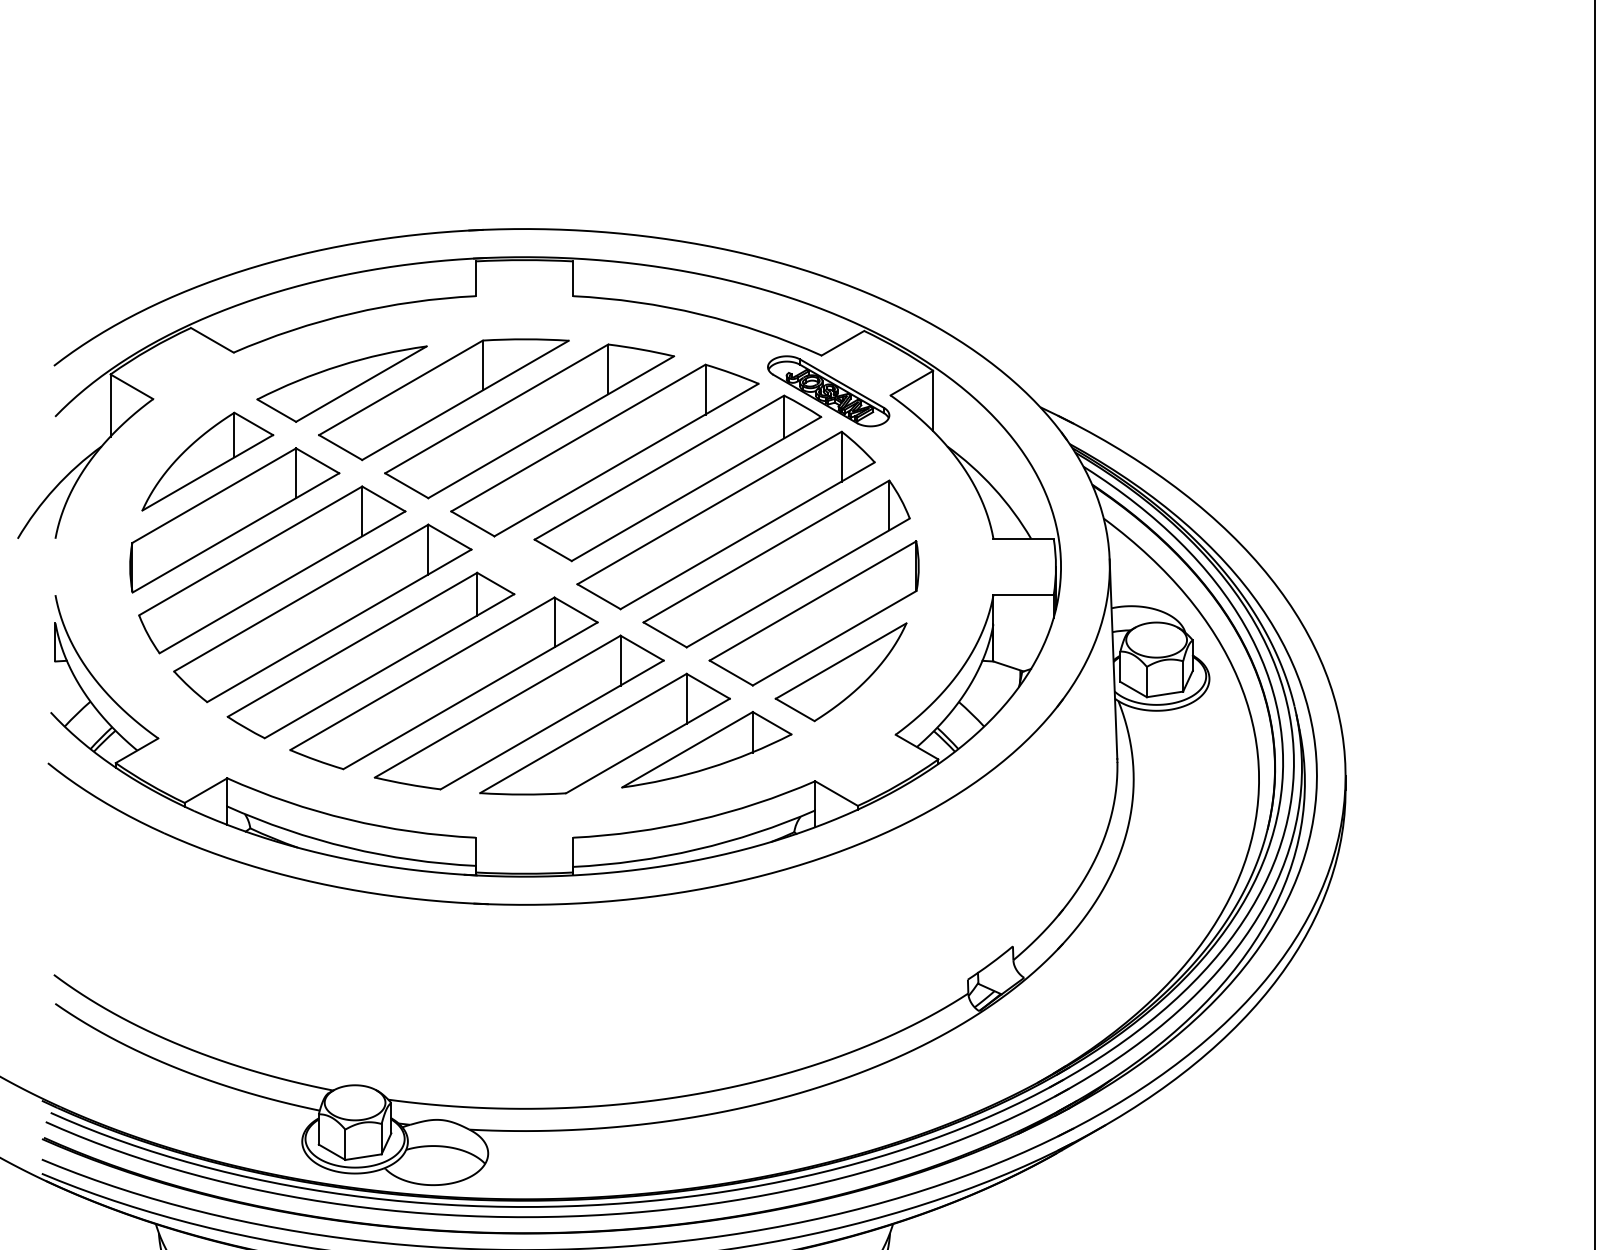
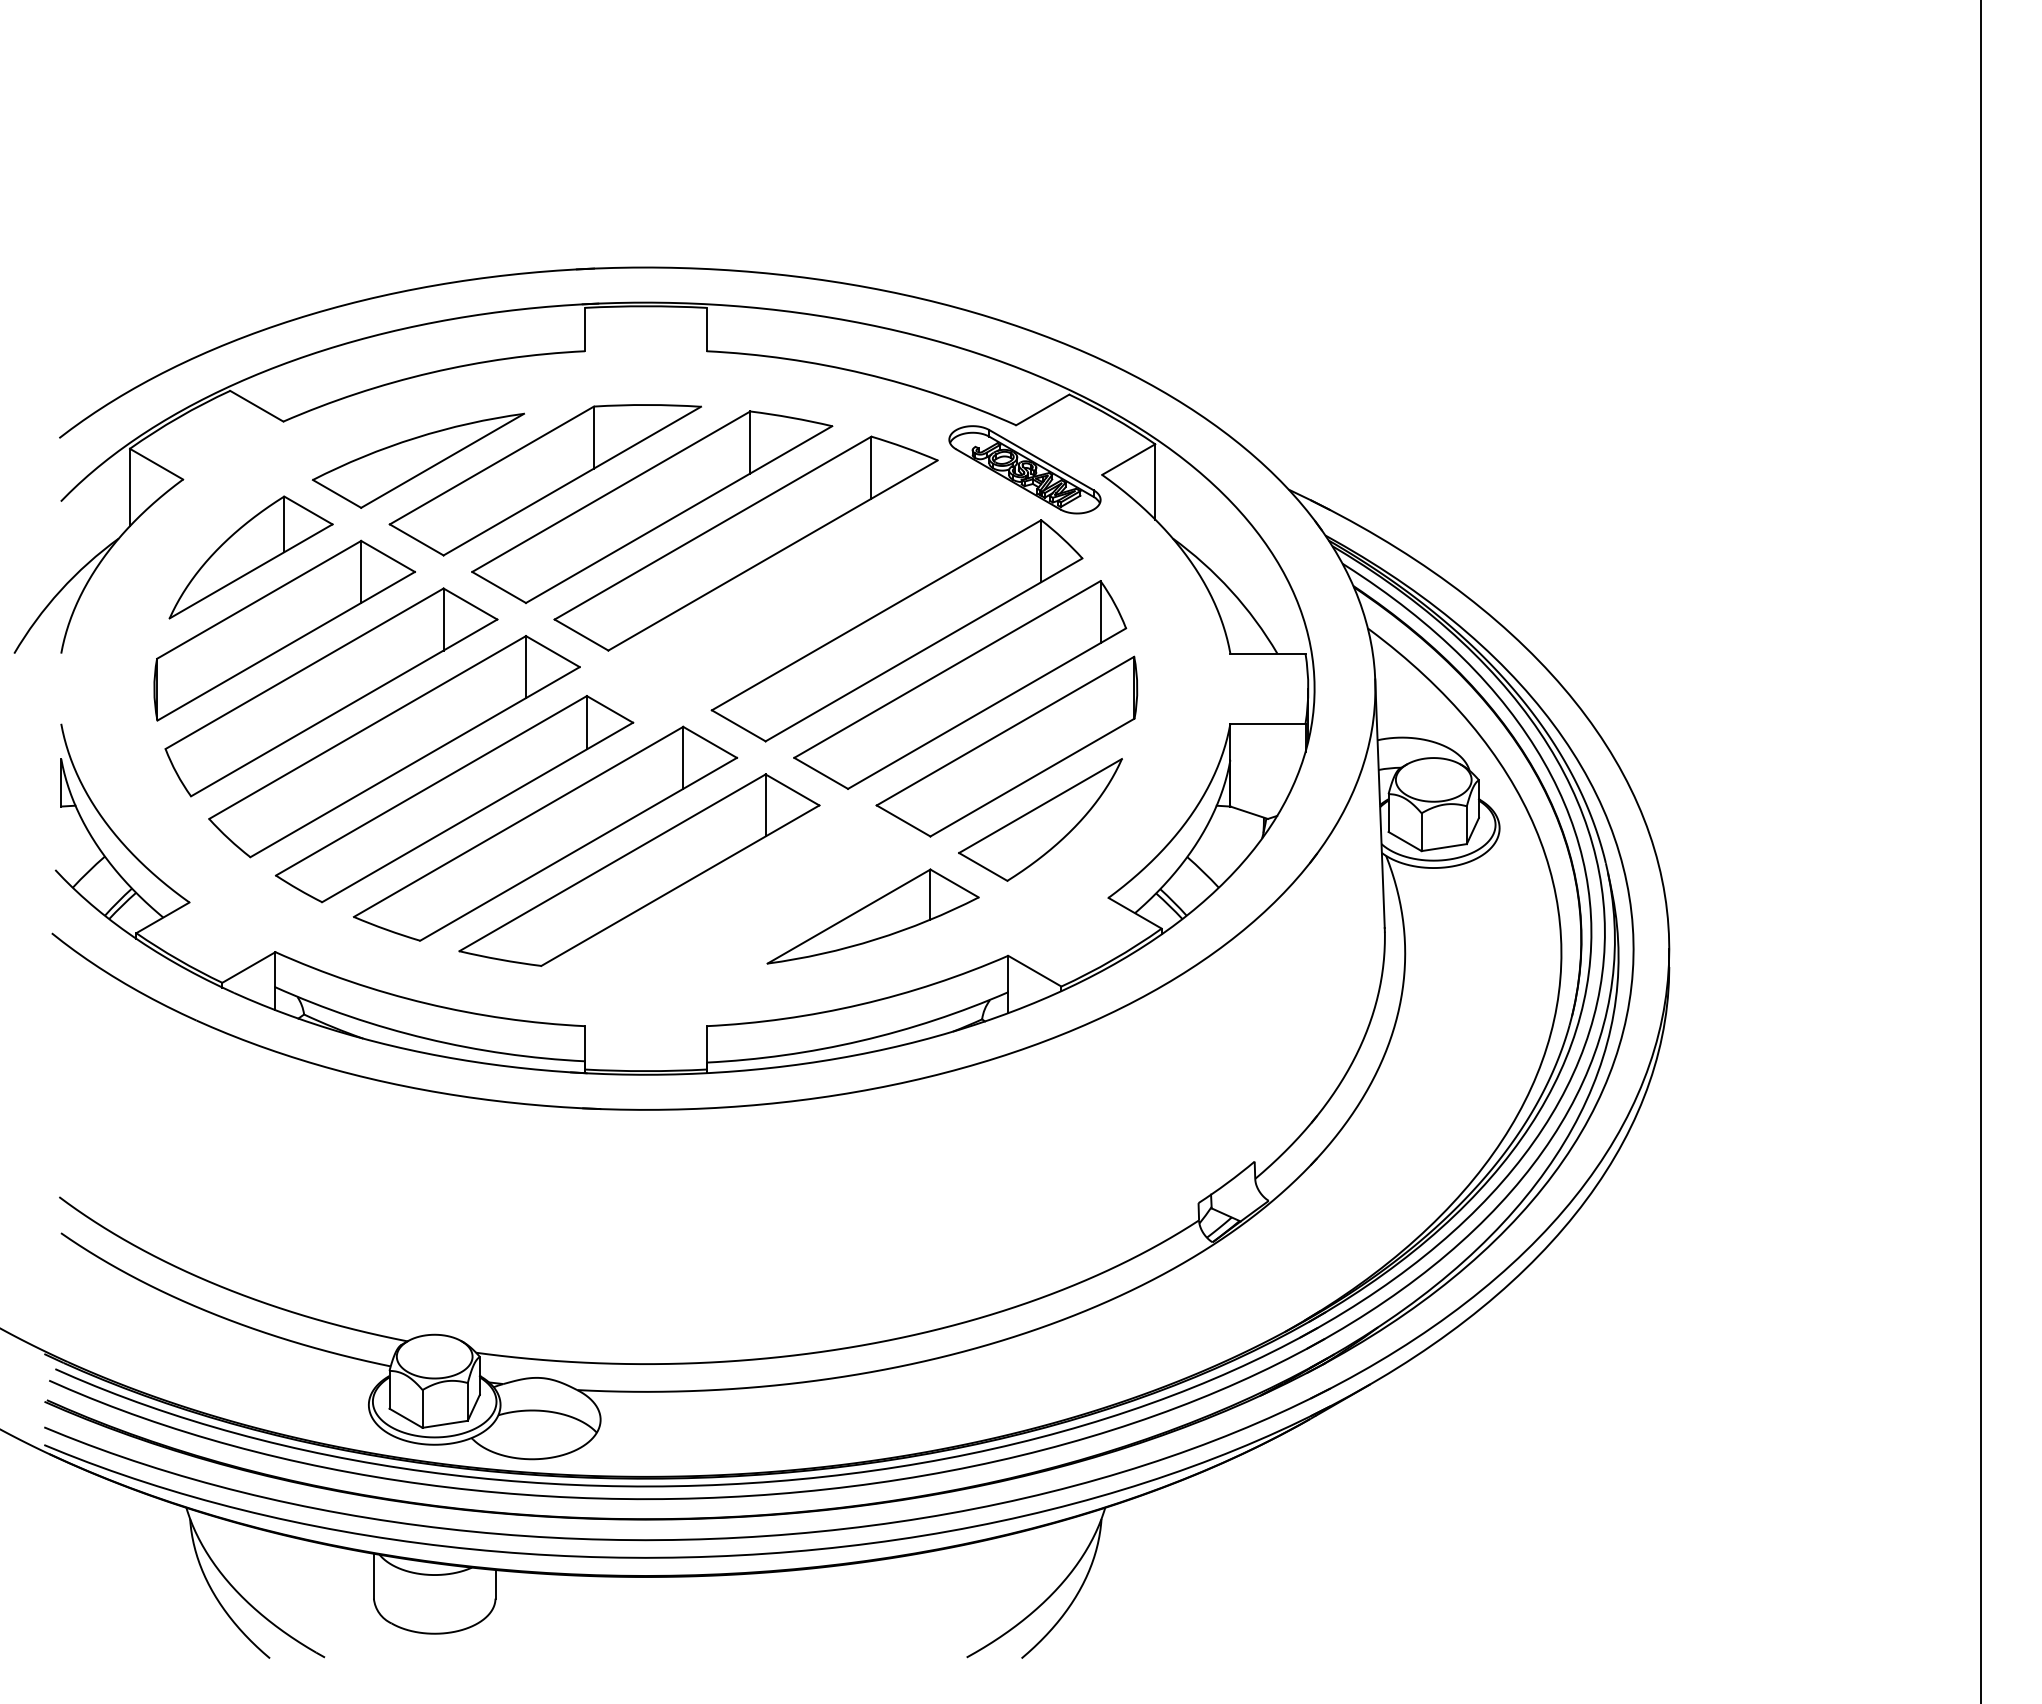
part: (677, 478) -> (836, 578), removed
part: (604, 733) -> (745, 896), removed

